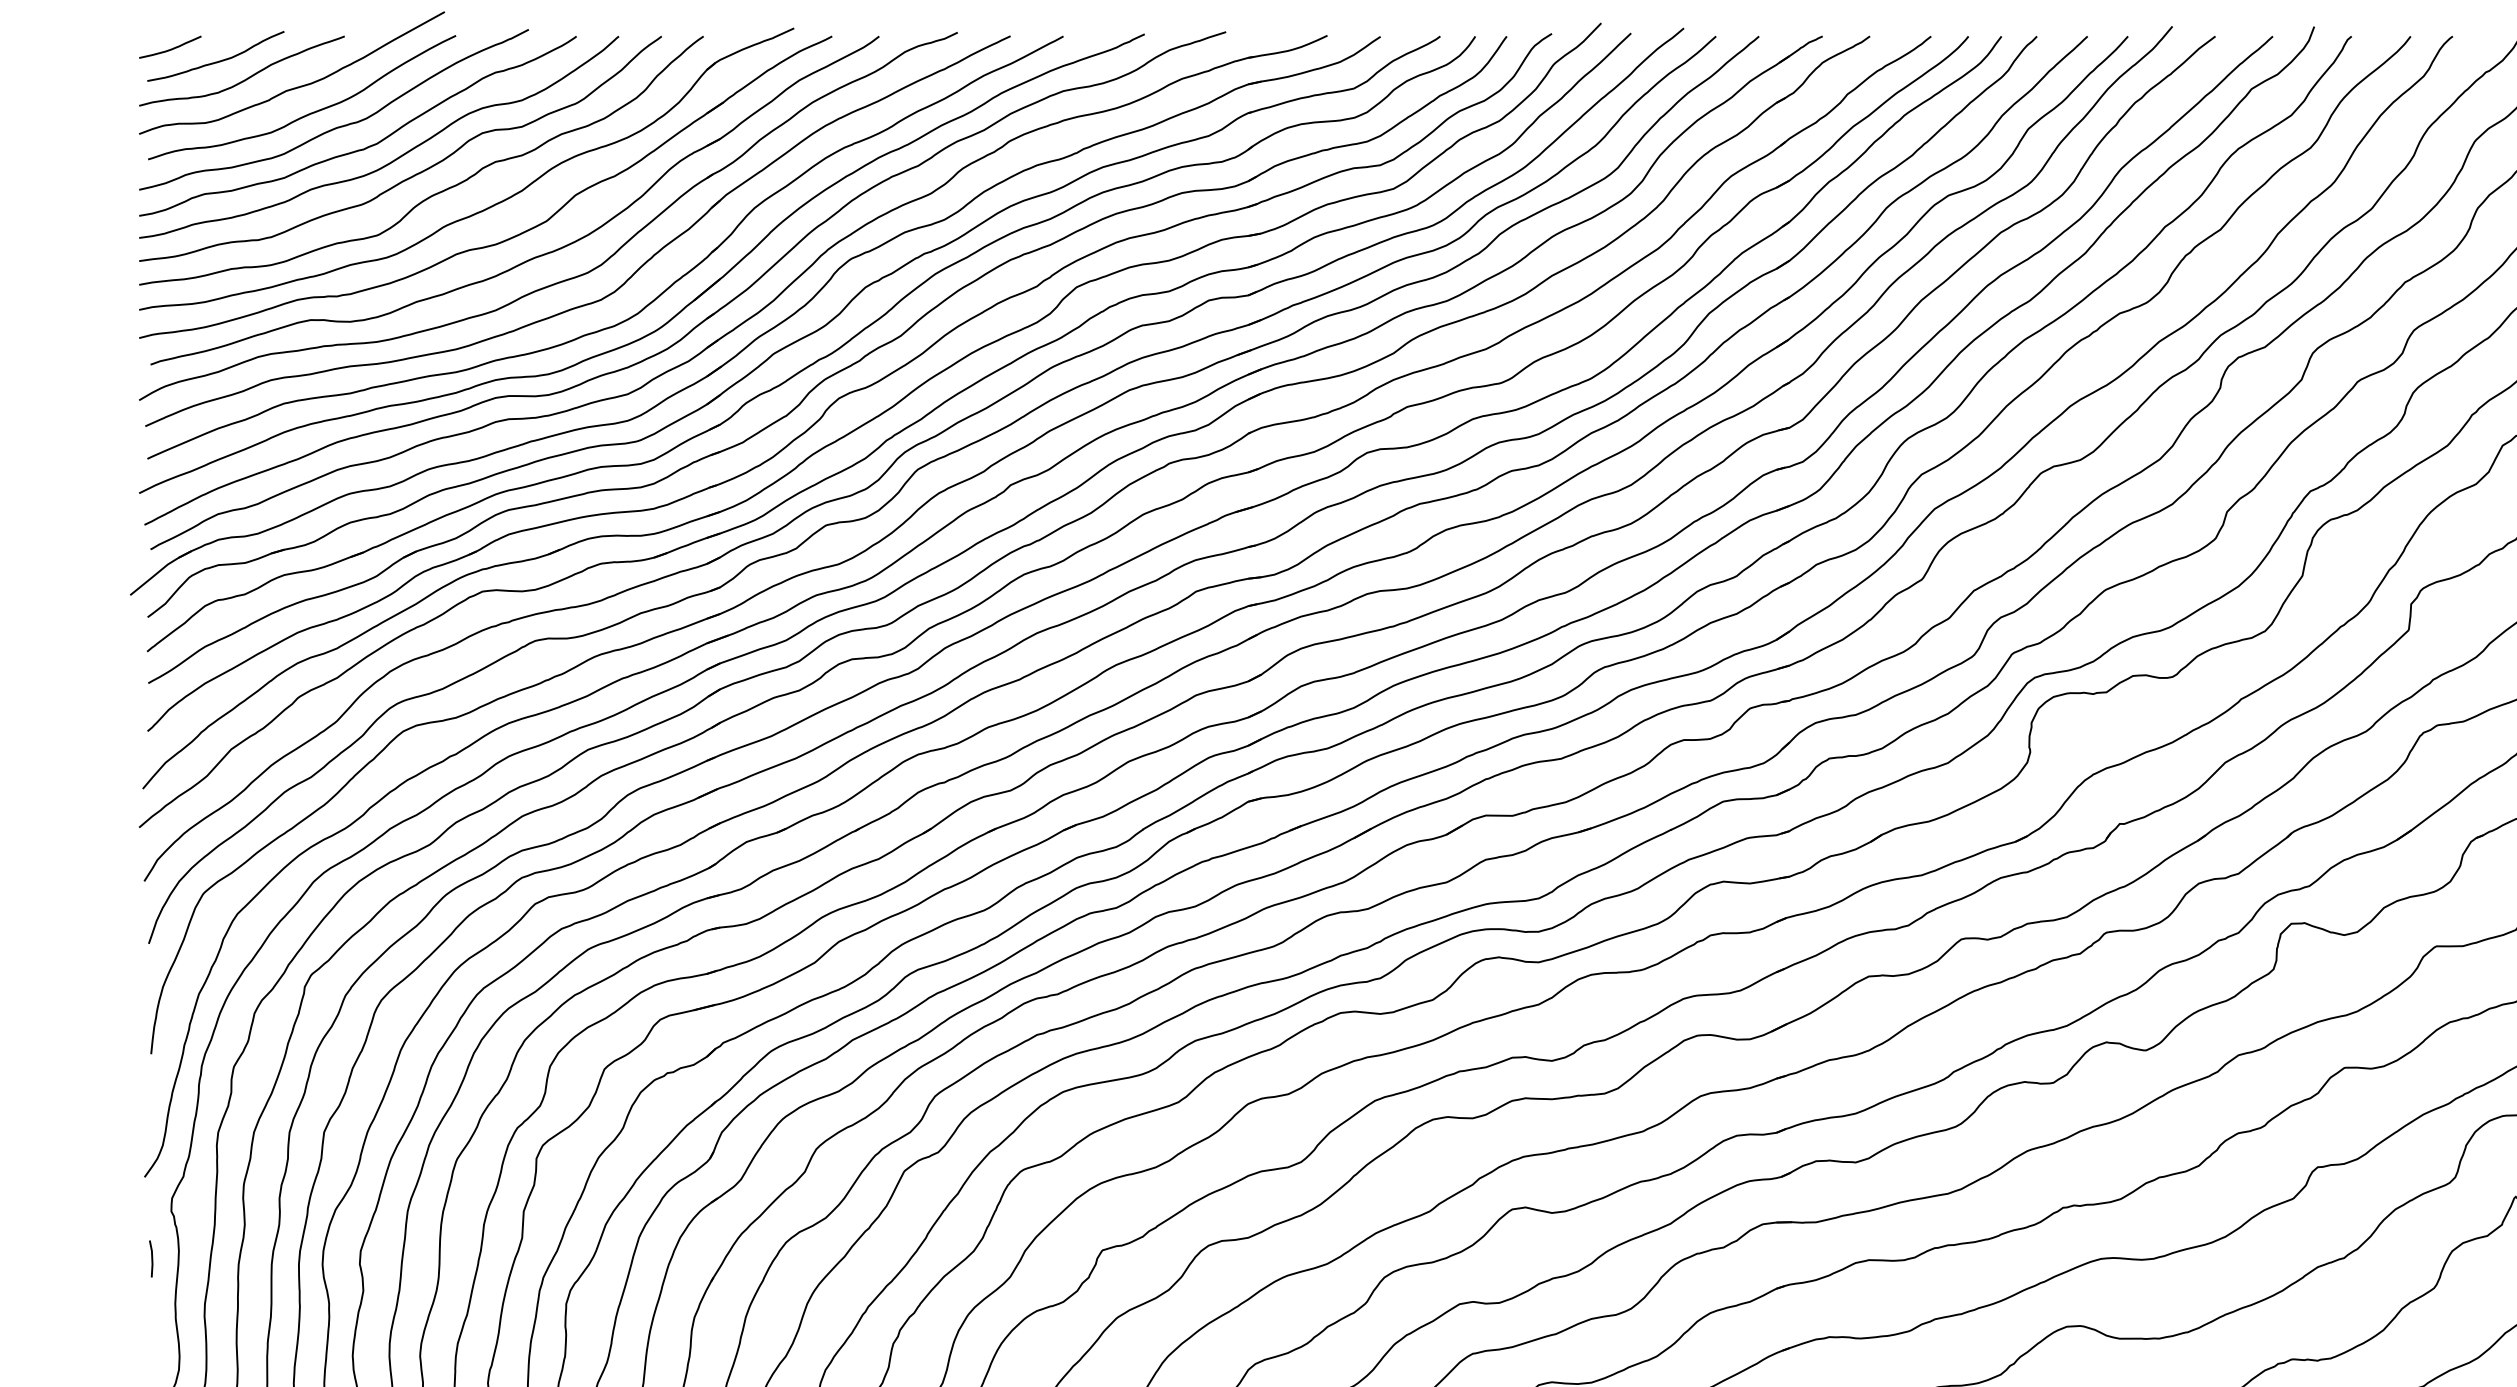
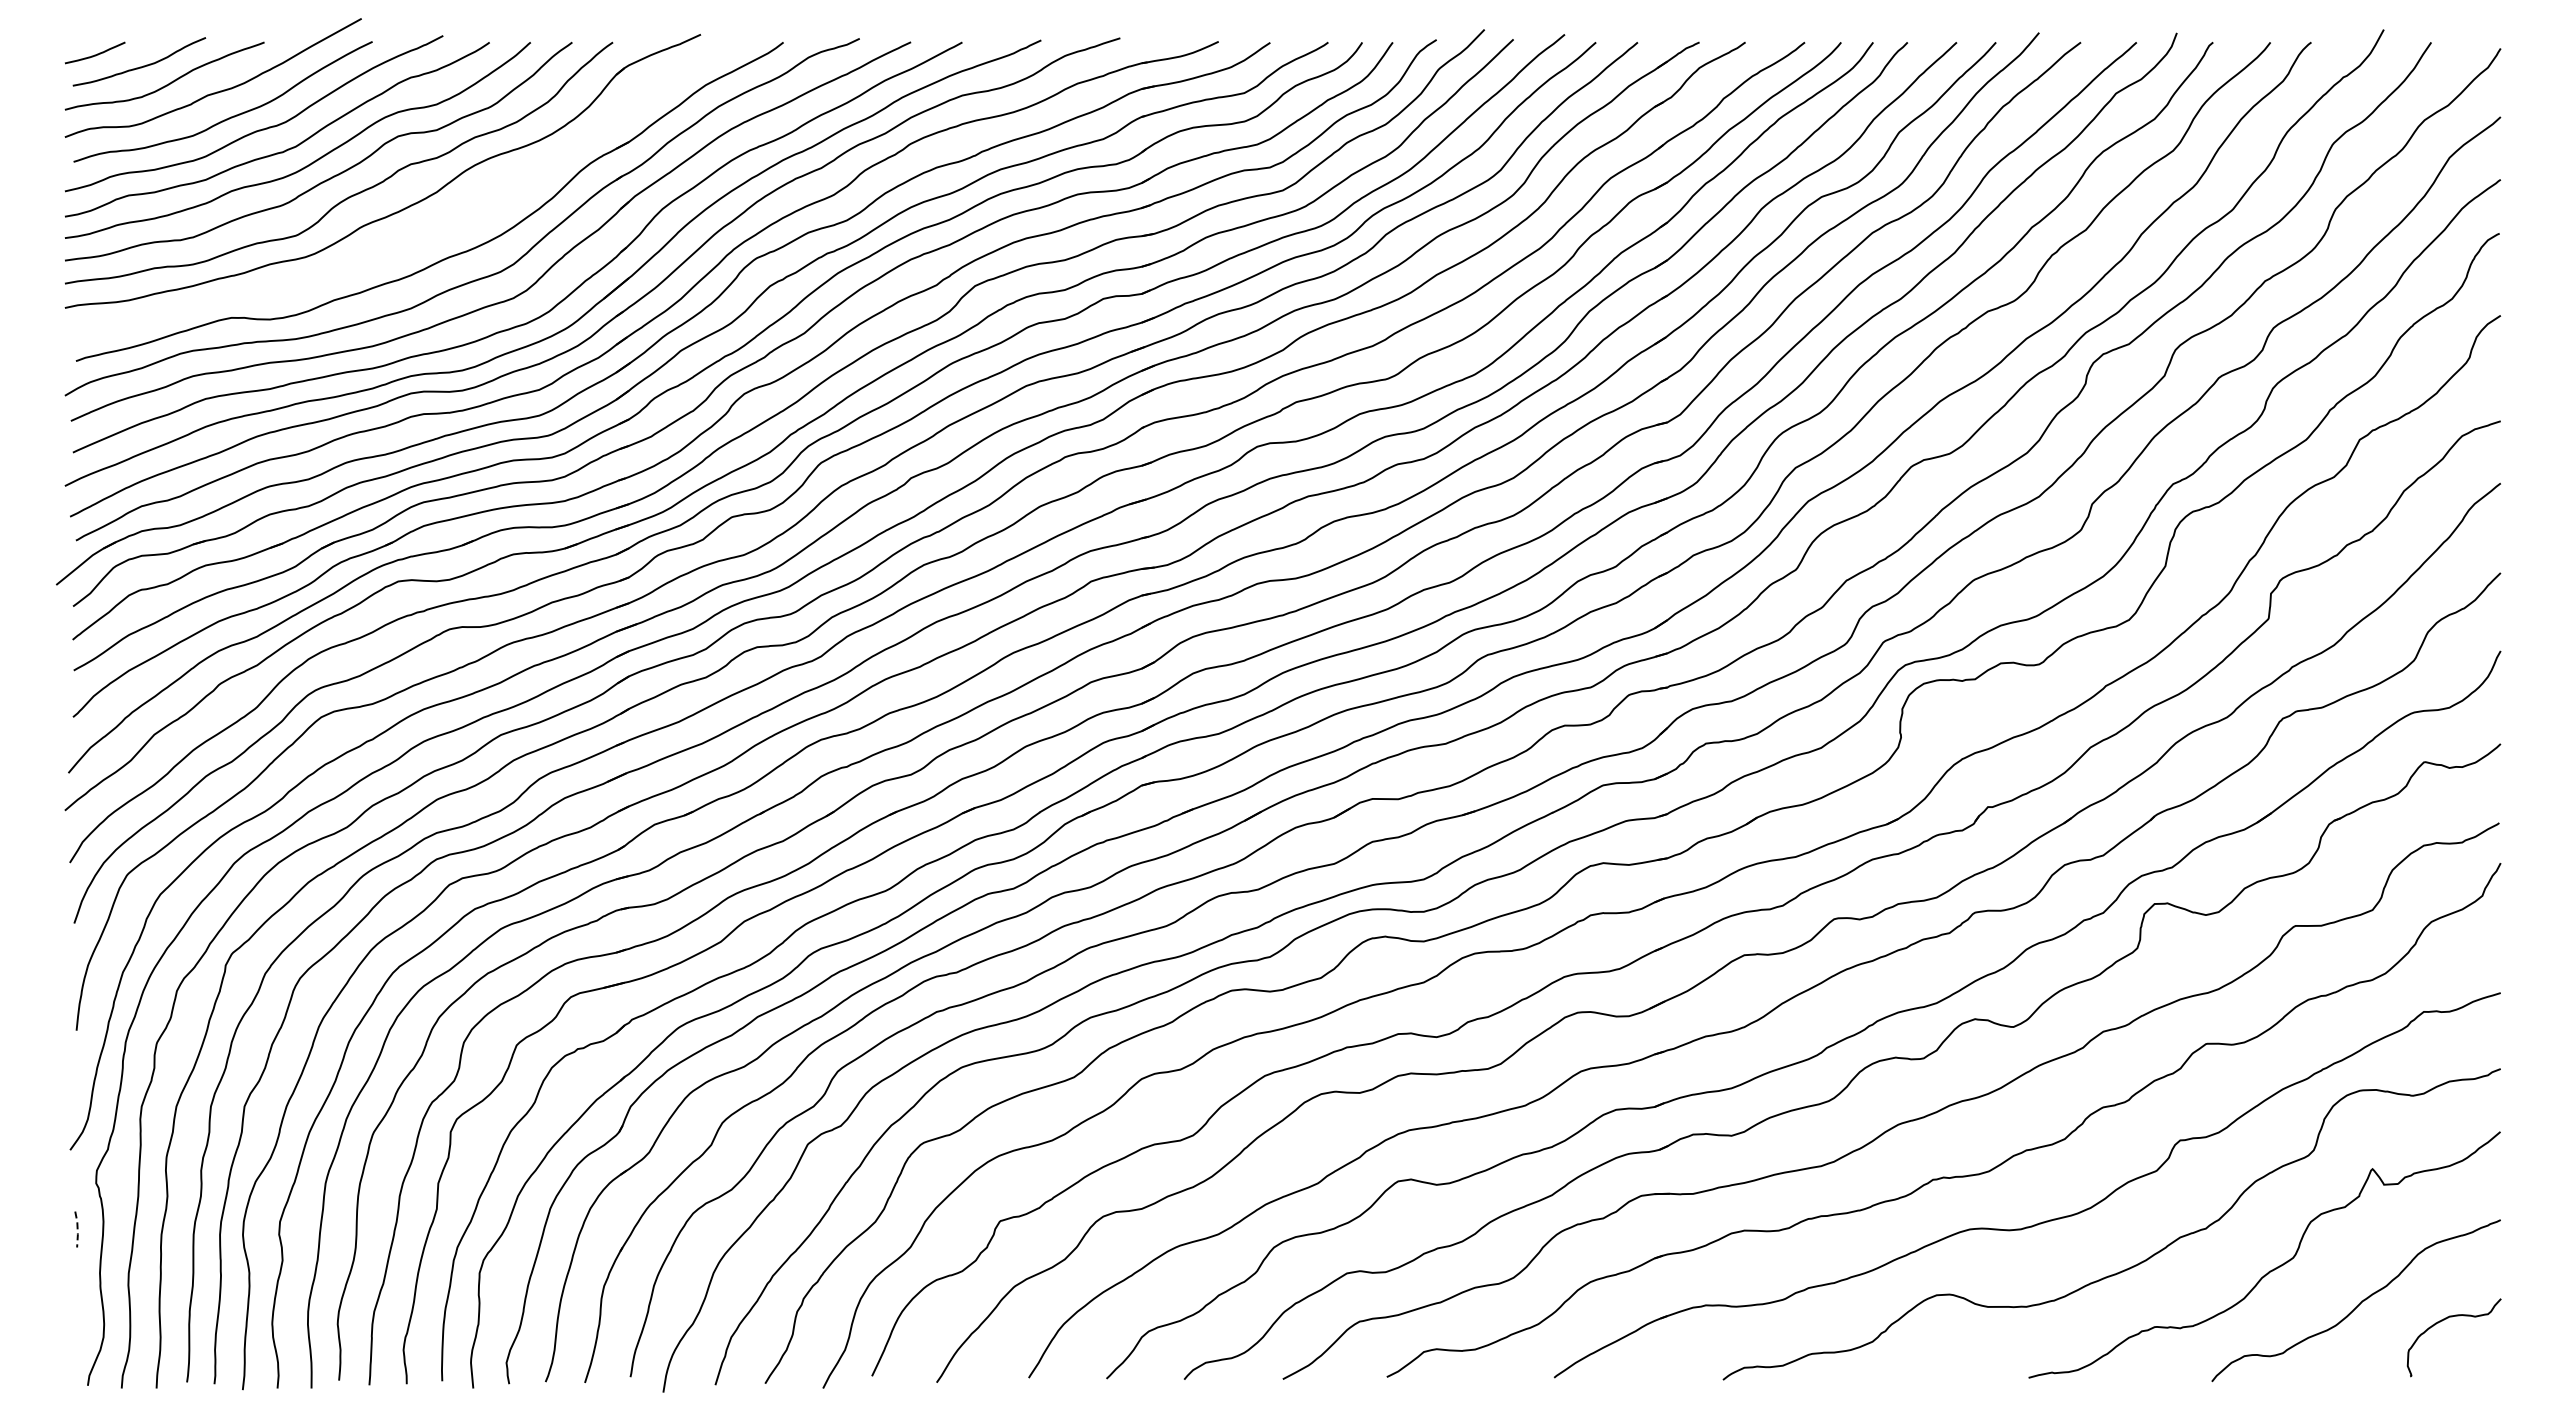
part: (505, 239) -> (420, 239), removed
line: (152, 1258) -> (77, 1229), solid -> dashed

